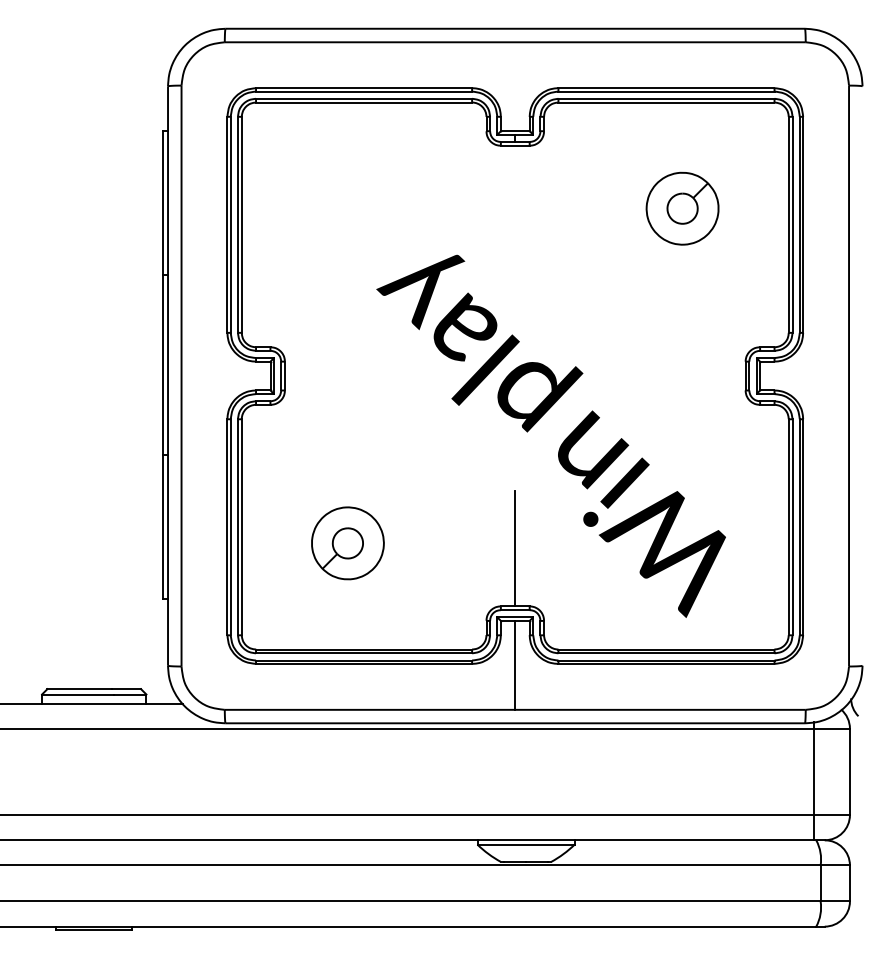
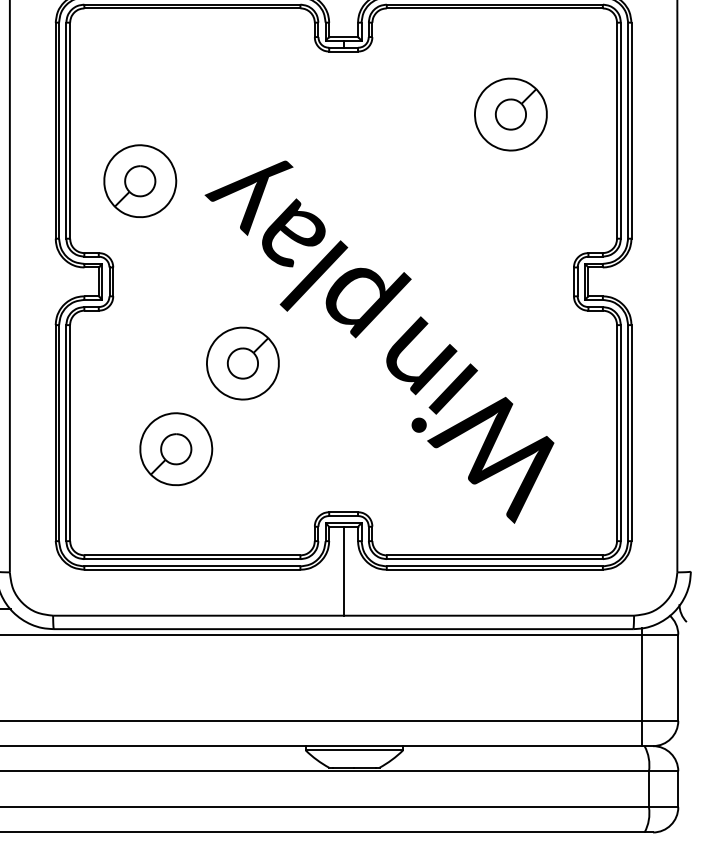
part: (311, 275) -> (139, 181), added
part: (414, 457) -> (242, 363), added
line: (515, 548) -> (343, 454), removed

